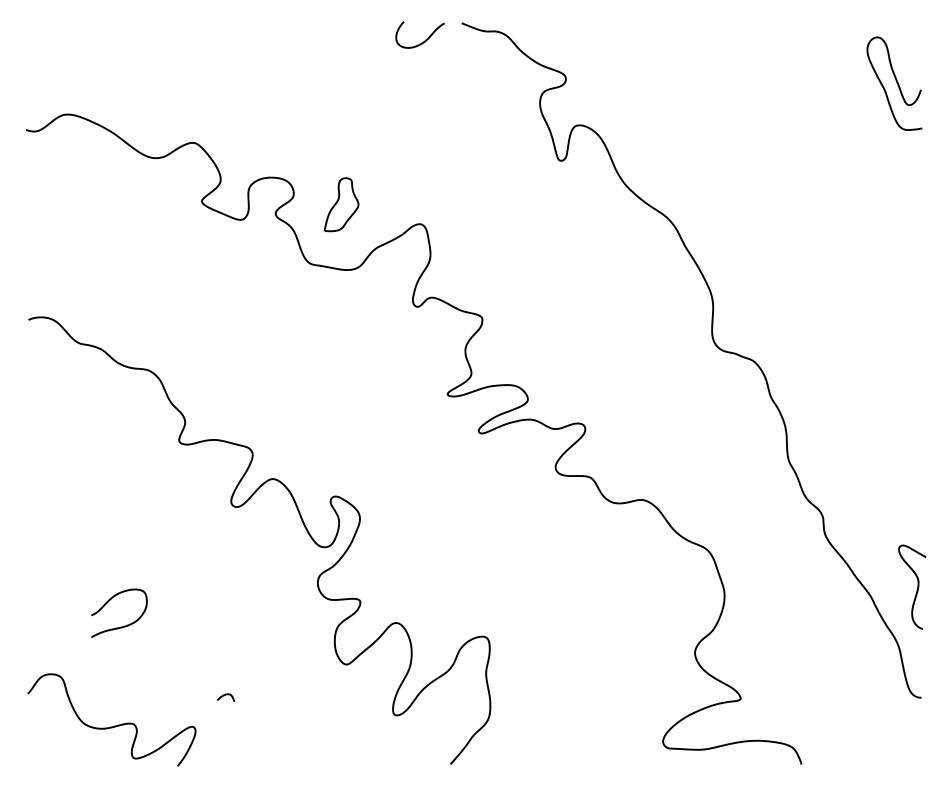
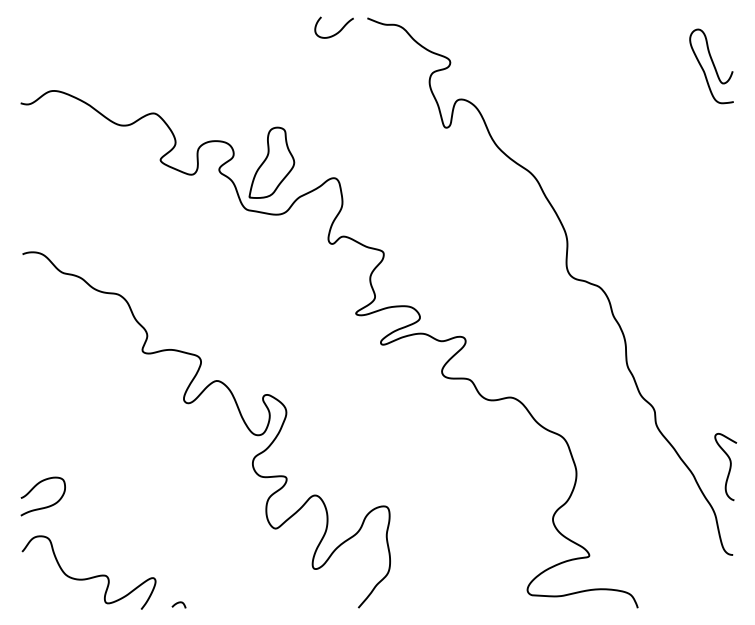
part: (341, 204) -> (271, 162), size x1.67
curve: (124, 625) -> (47, 506), moved
curve: (226, 695) -> (179, 603), moved

